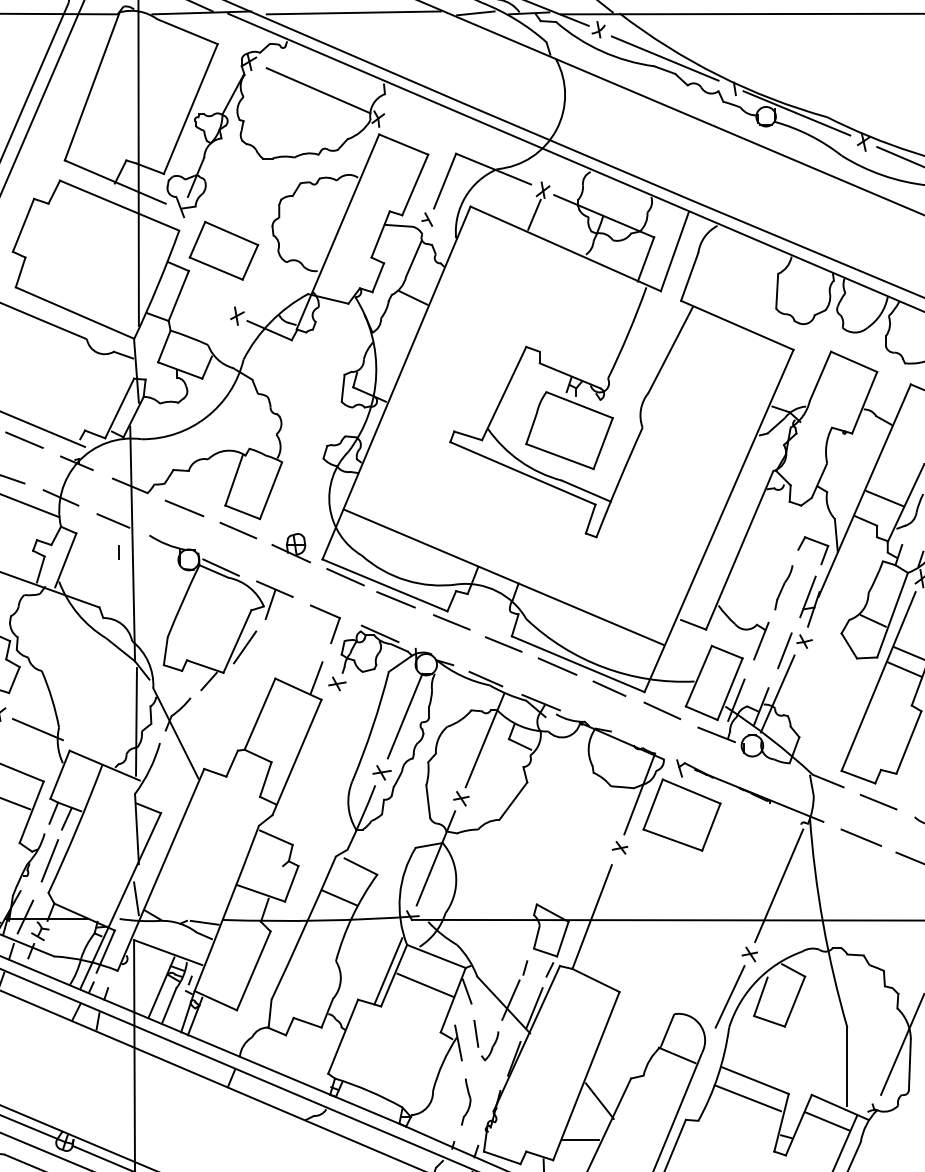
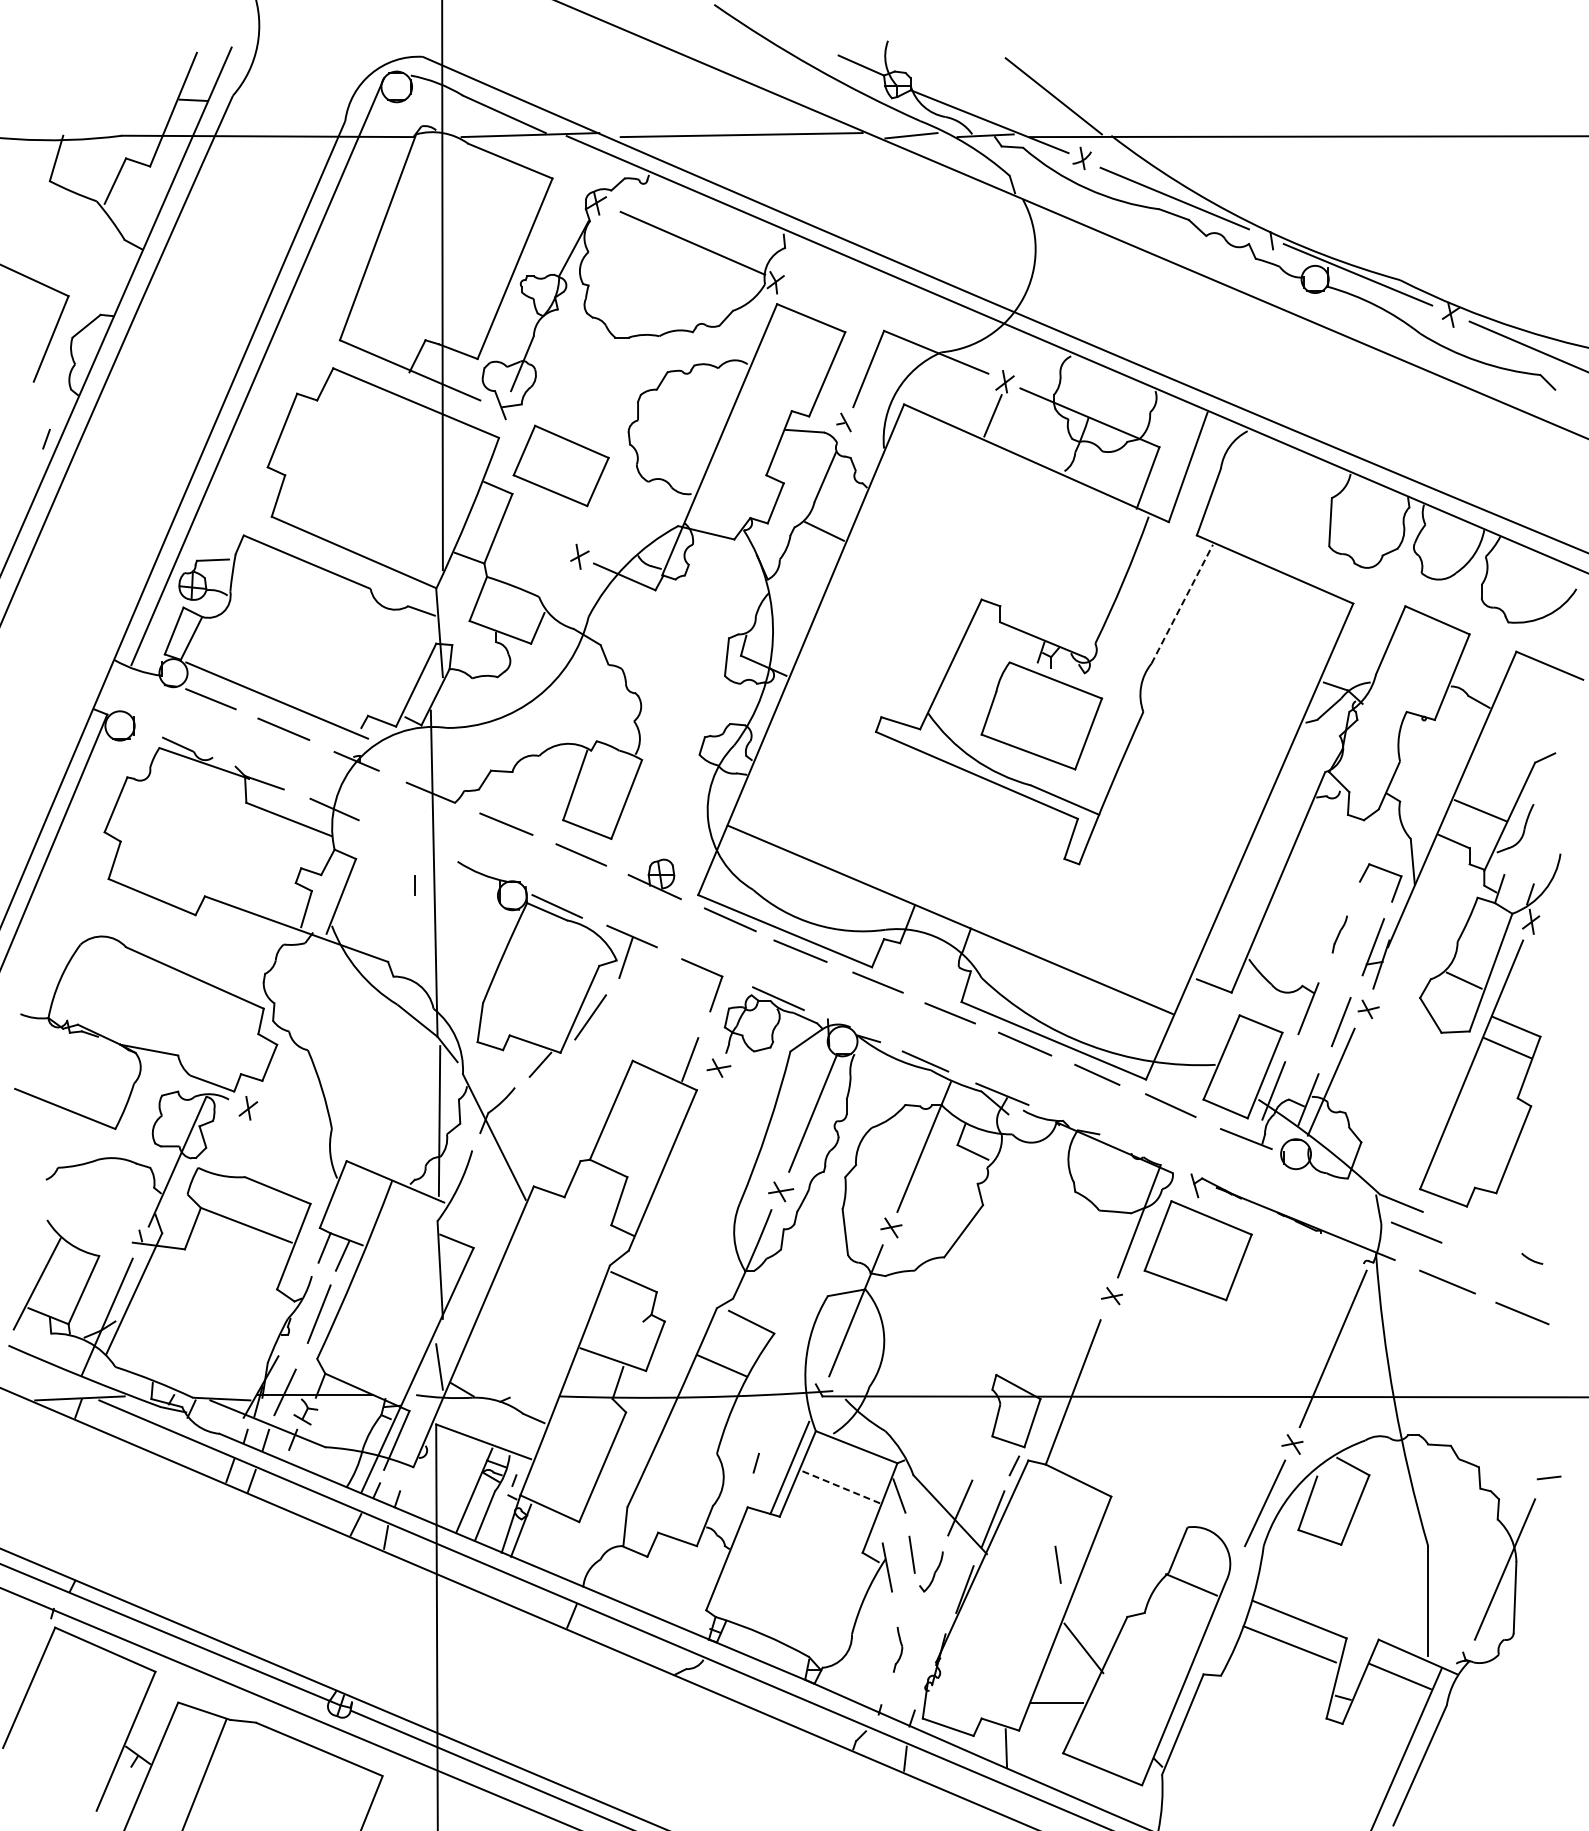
line: (670, 350) -> (1182, 604), solid -> dashed
line: (113, 520) -> (407, 841), removed
part: (783, 587) -> (1339, 934), size x0.6
line: (37, 729) -> (302, 1131), removed
line: (878, 802) -> (1416, 1232), moved
line: (204, 922) -> (534, 1400), removed
line: (524, 967) -> (755, 1462), moved
line: (425, 985) -> (841, 1487), solid -> dashed
line: (580, 1040) -> (1057, 1564), added
part: (465, 1101) -> (897, 1649), size x0.7

